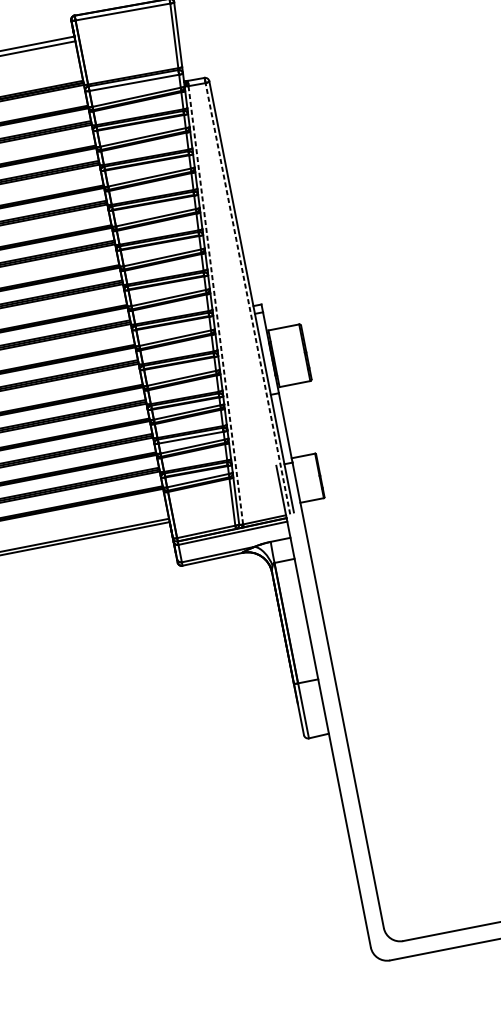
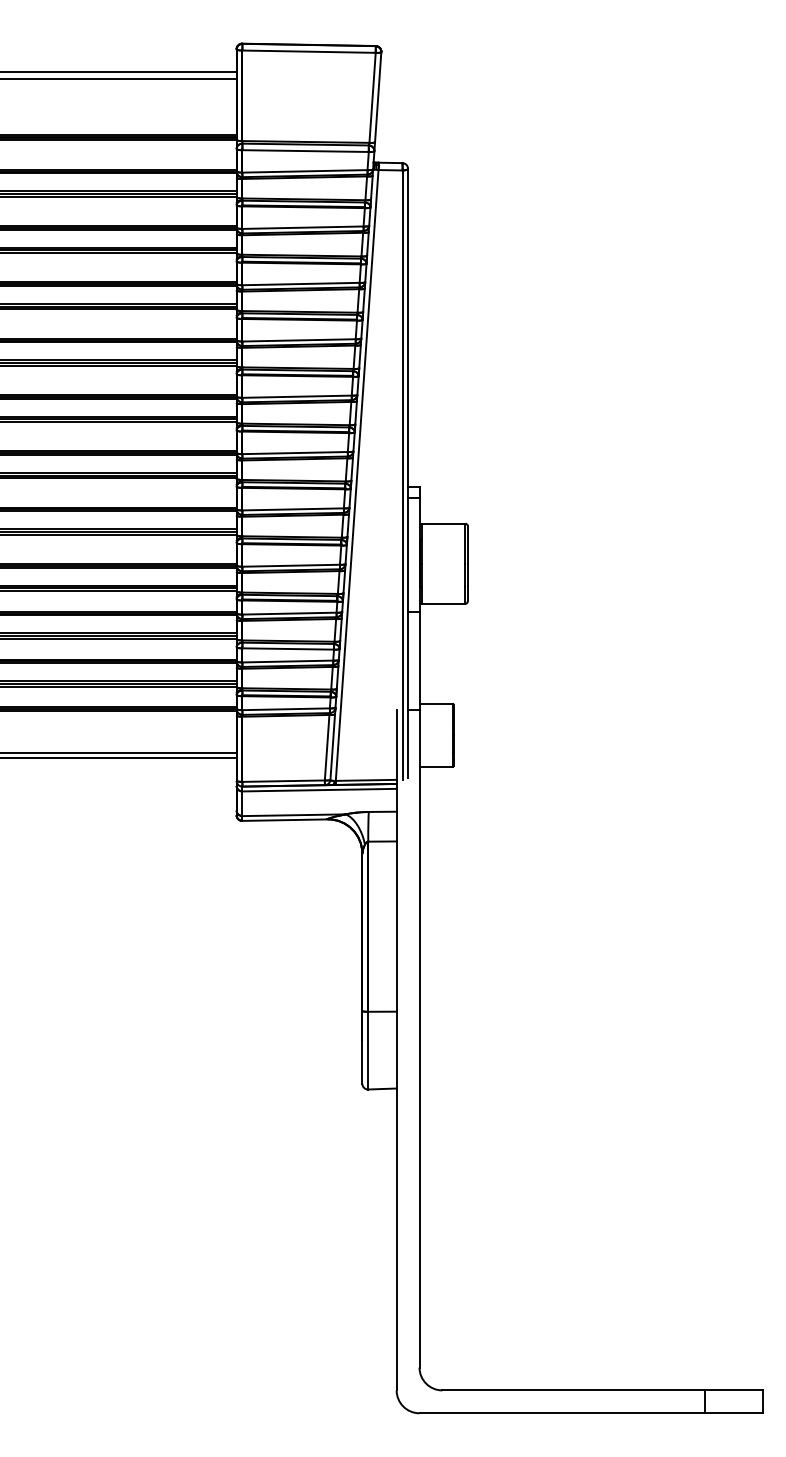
line: (247, 299) -> (402, 475), dashed -> solid
line: (216, 305) -> (357, 475), dashed -> solid

